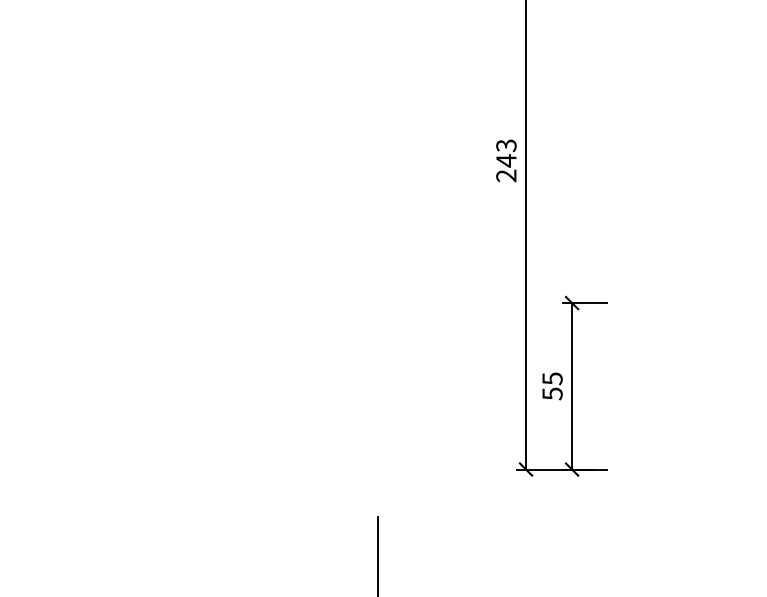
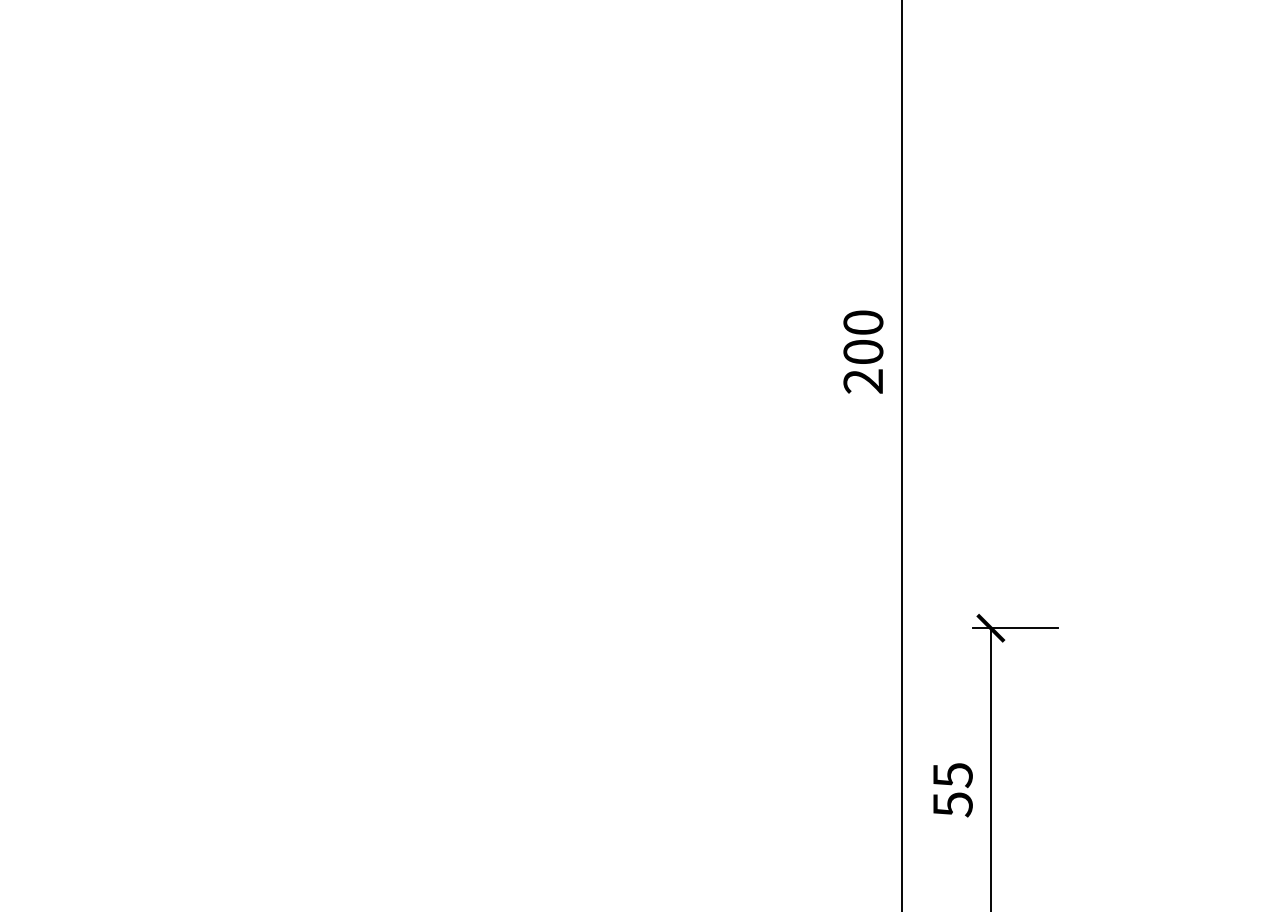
text: (506, 153) -> (863, 337), 243 -> 200

